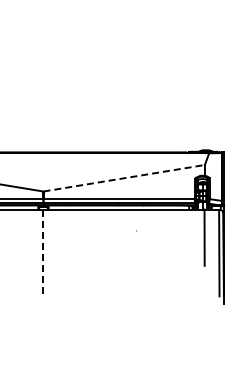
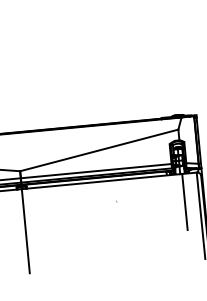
line: (124, 178) -> (99, 150), dashed -> solid
line: (43, 251) -> (25, 230), dashed -> solid

